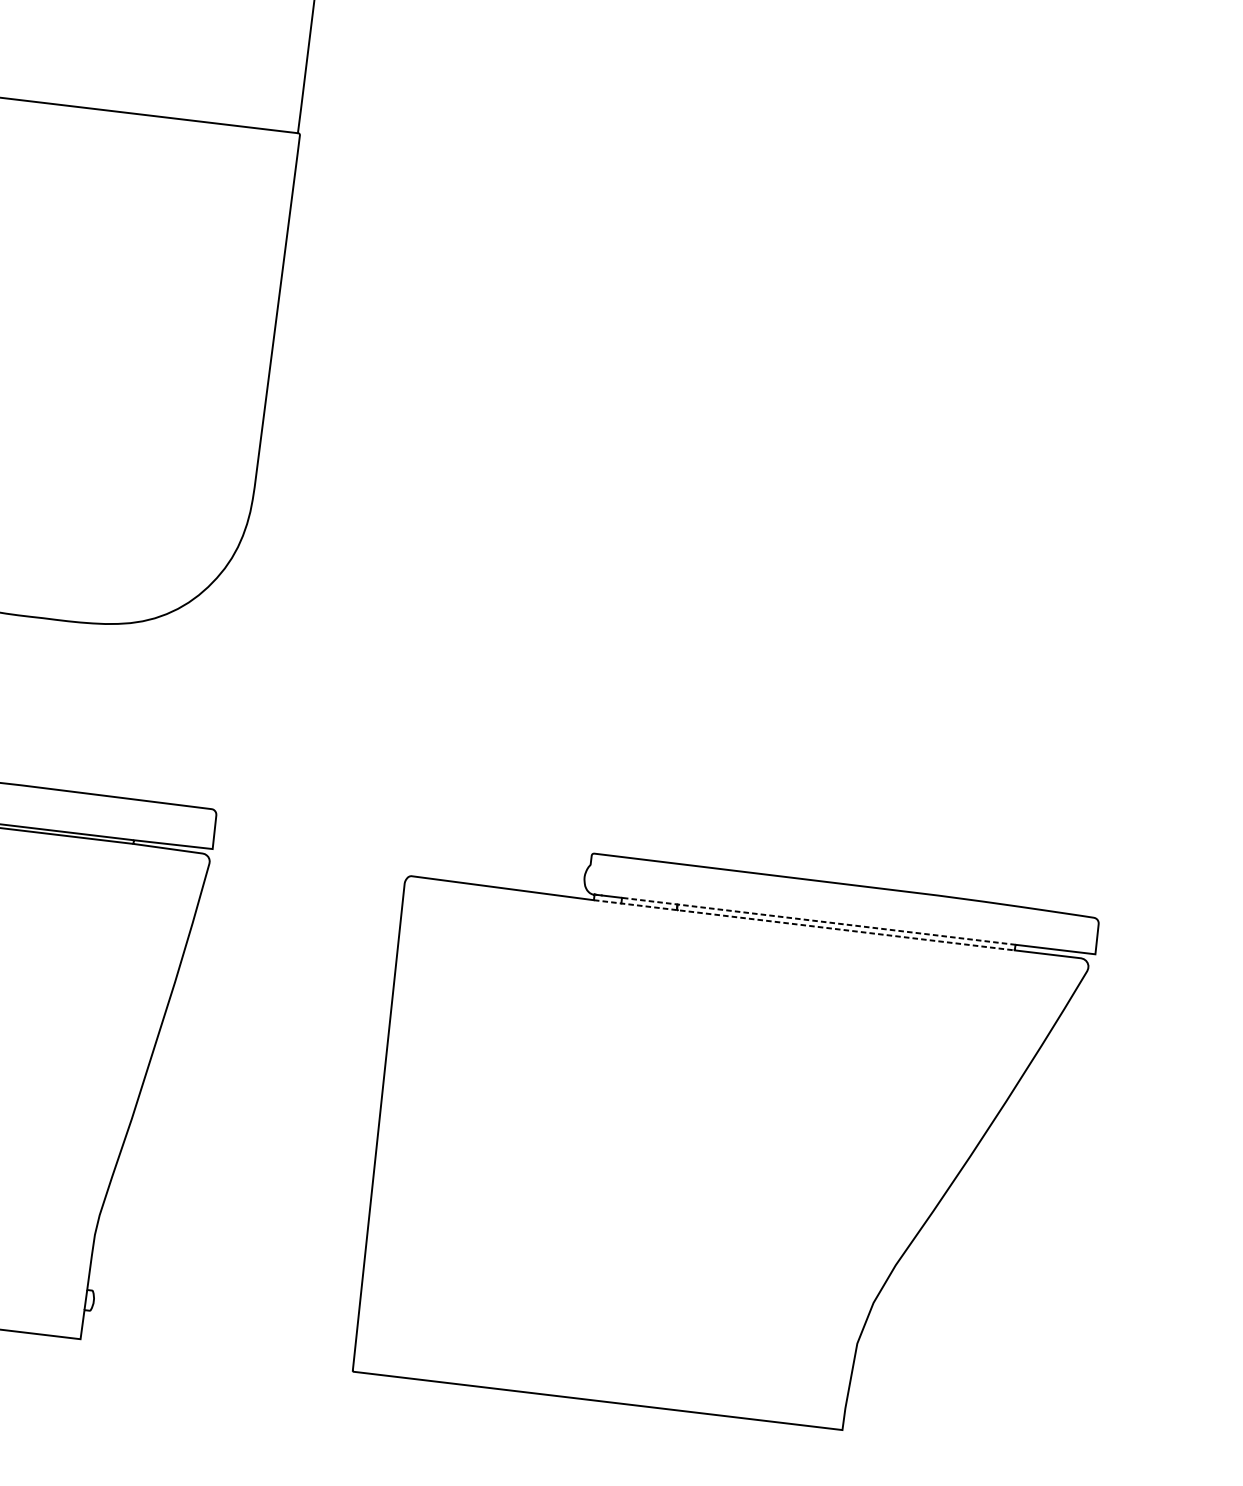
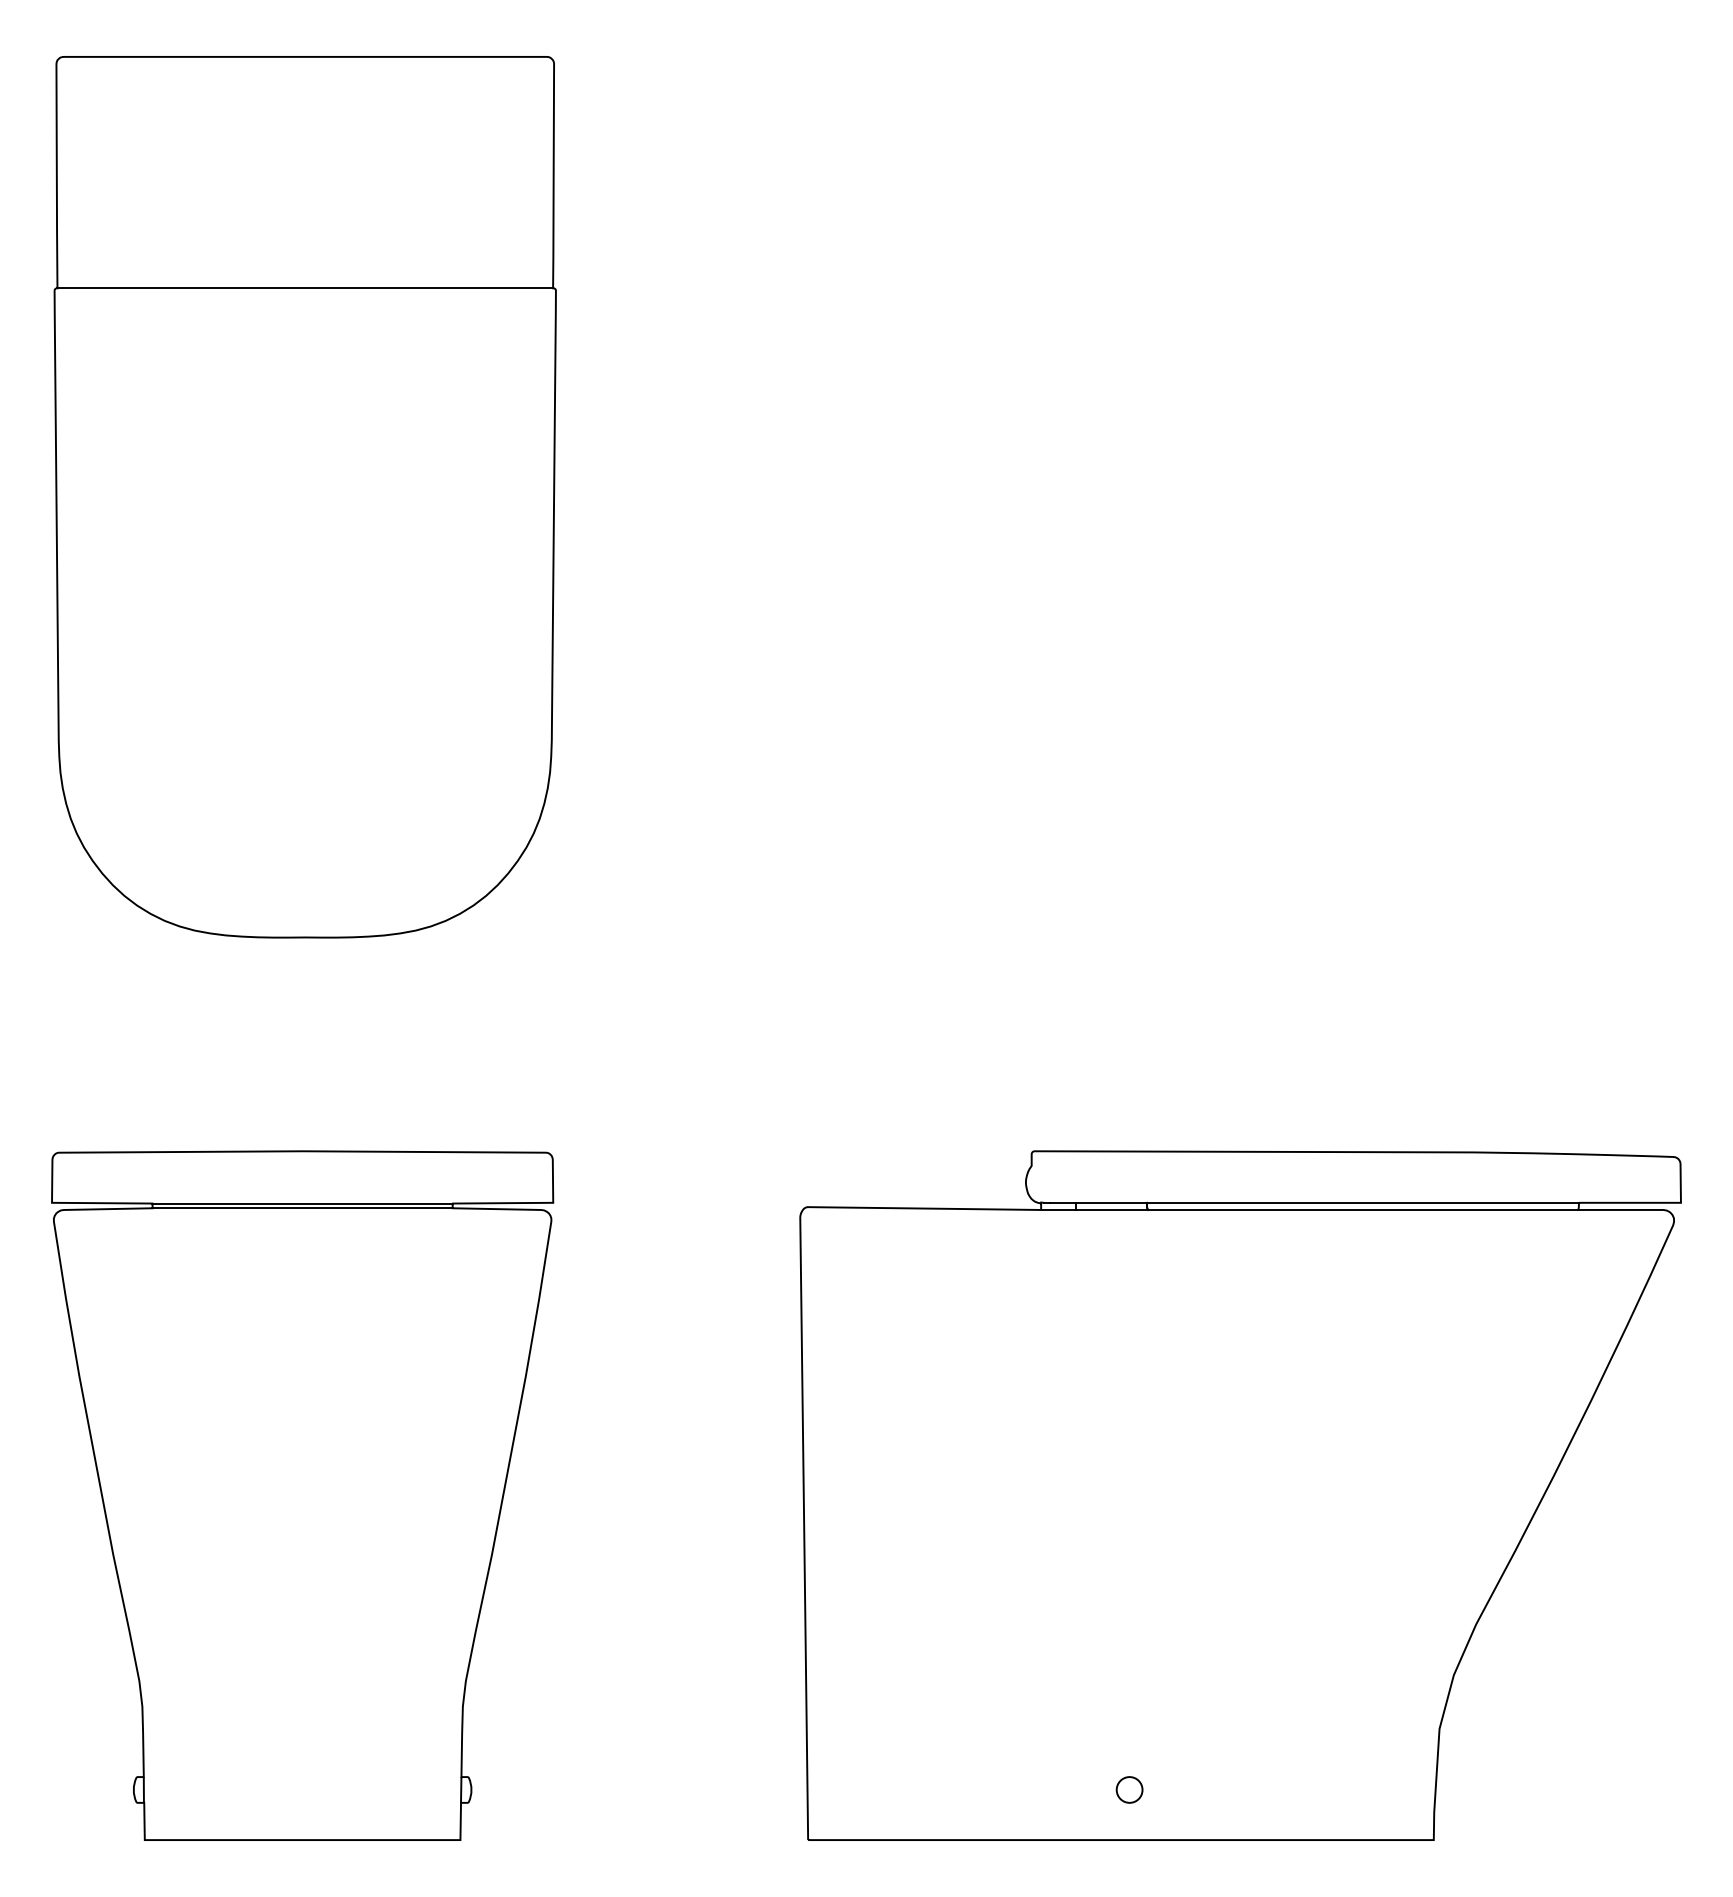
line: (818, 921) -> (1327, 1202), dashed -> solid
line: (804, 924) -> (1309, 1209), dashed -> solid
circle: (608, 1362) -> (1129, 1789), added

